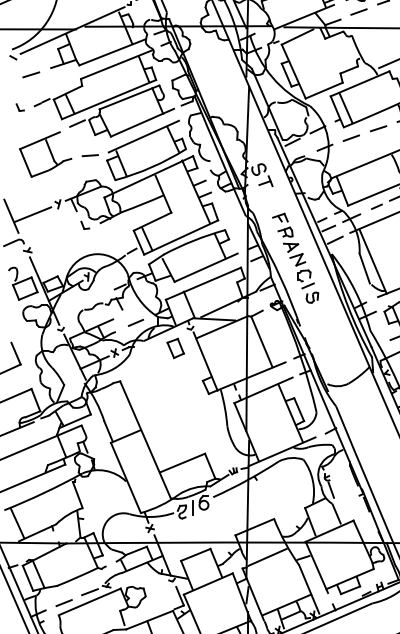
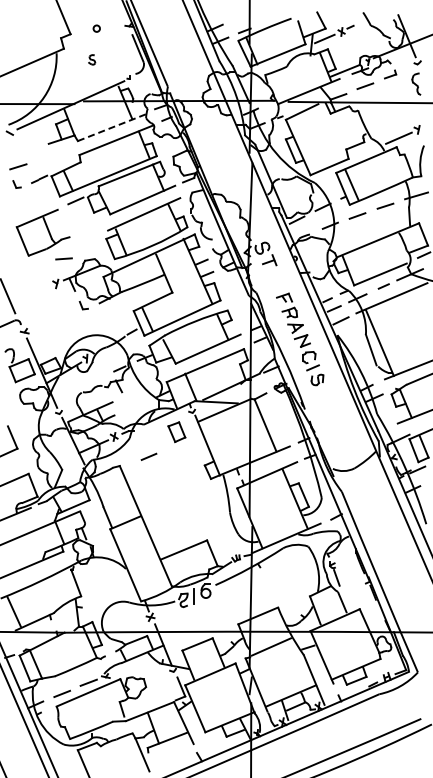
line: (112, 52) -> (111, 127), solid -> dashed
line: (31, 74) -> (18, 166), moved
line: (89, 155) -> (63, 258), moved
line: (32, 214) -> (29, 294), removed
line: (135, 322) -> (148, 456), moved

